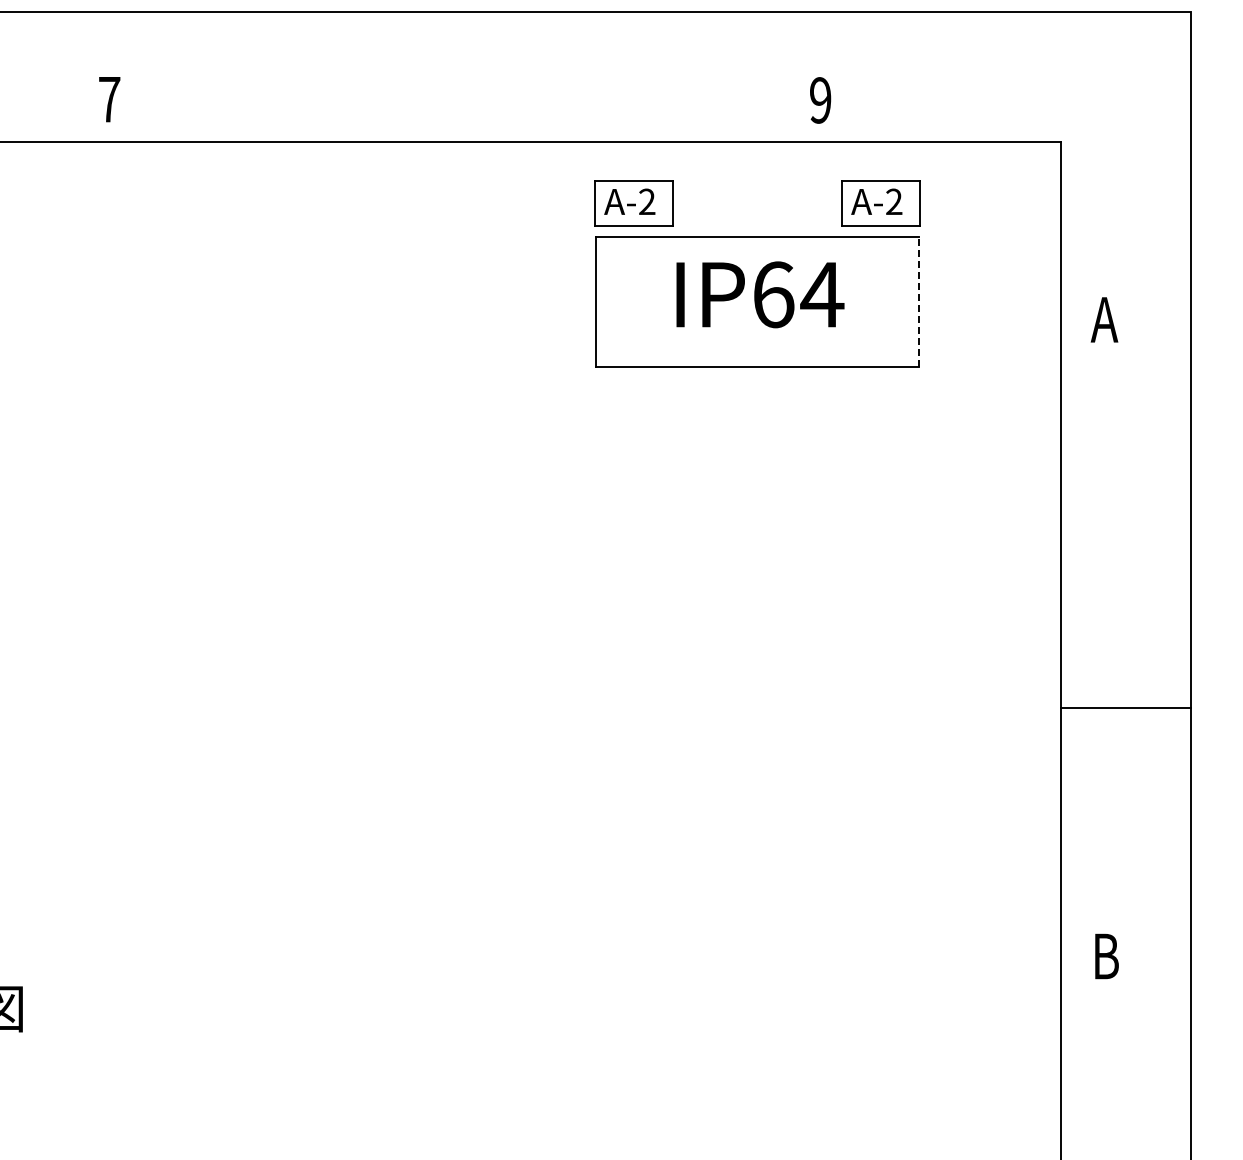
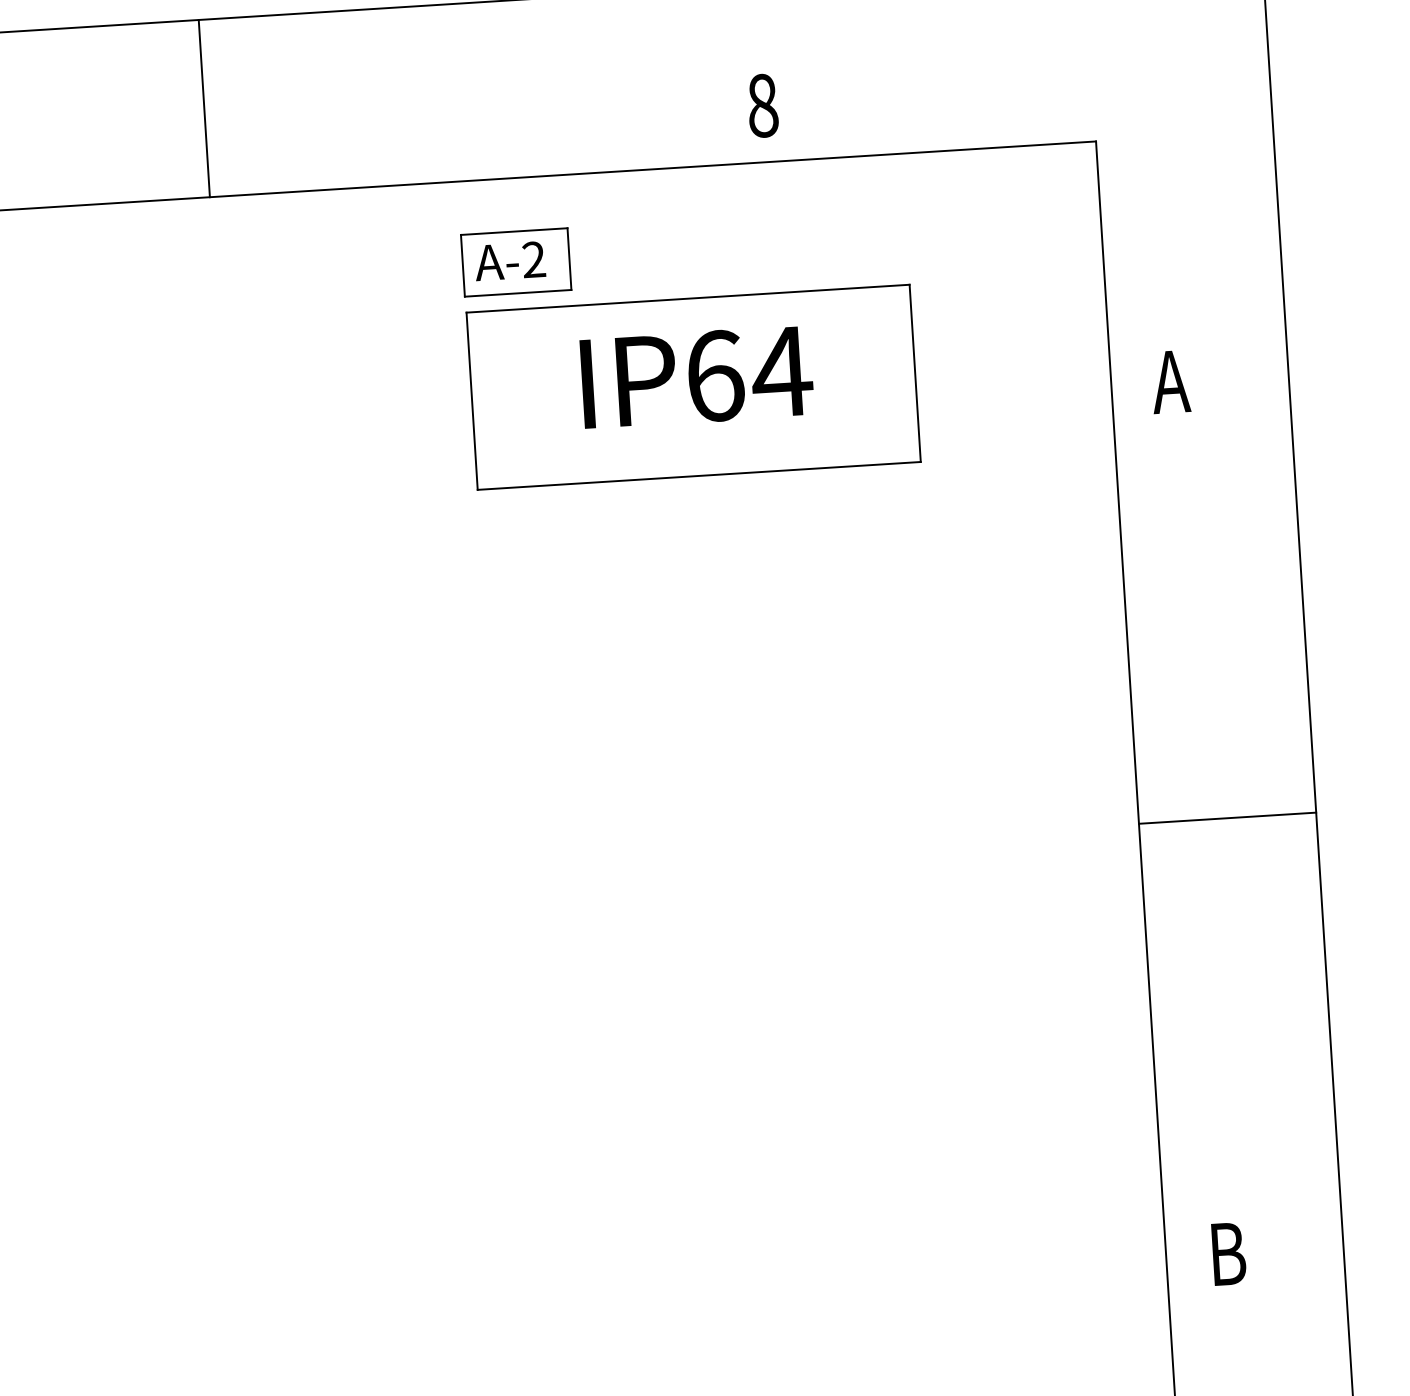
line: (414, 76) -> (204, 107), added
text: (820, 100) -> (762, 105), 9 -> 8
part: (880, 203) -> (853, 241), removed
line: (919, 301) -> (915, 372), dashed -> solid
line: (1125, 707) -> (1227, 818), moved

